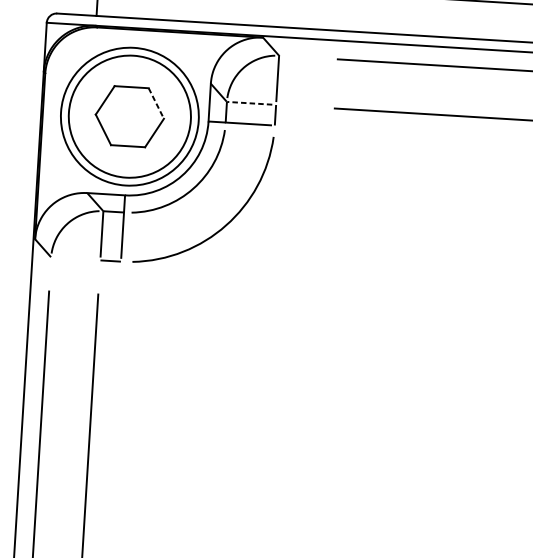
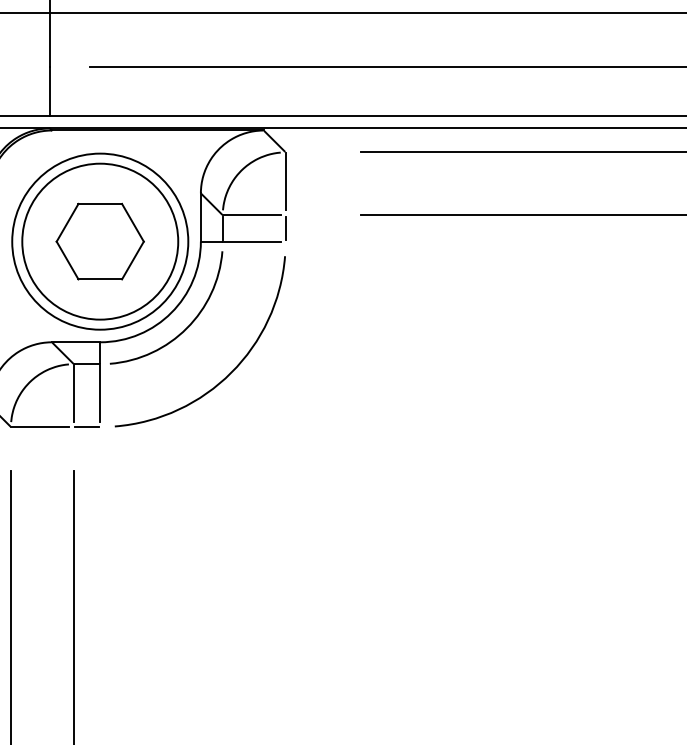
line: (156, 103) -> (132, 222), dashed -> solid
line: (249, 103) -> (251, 215), dashed -> solid
line: (73, 259) -> (39, 427), added

